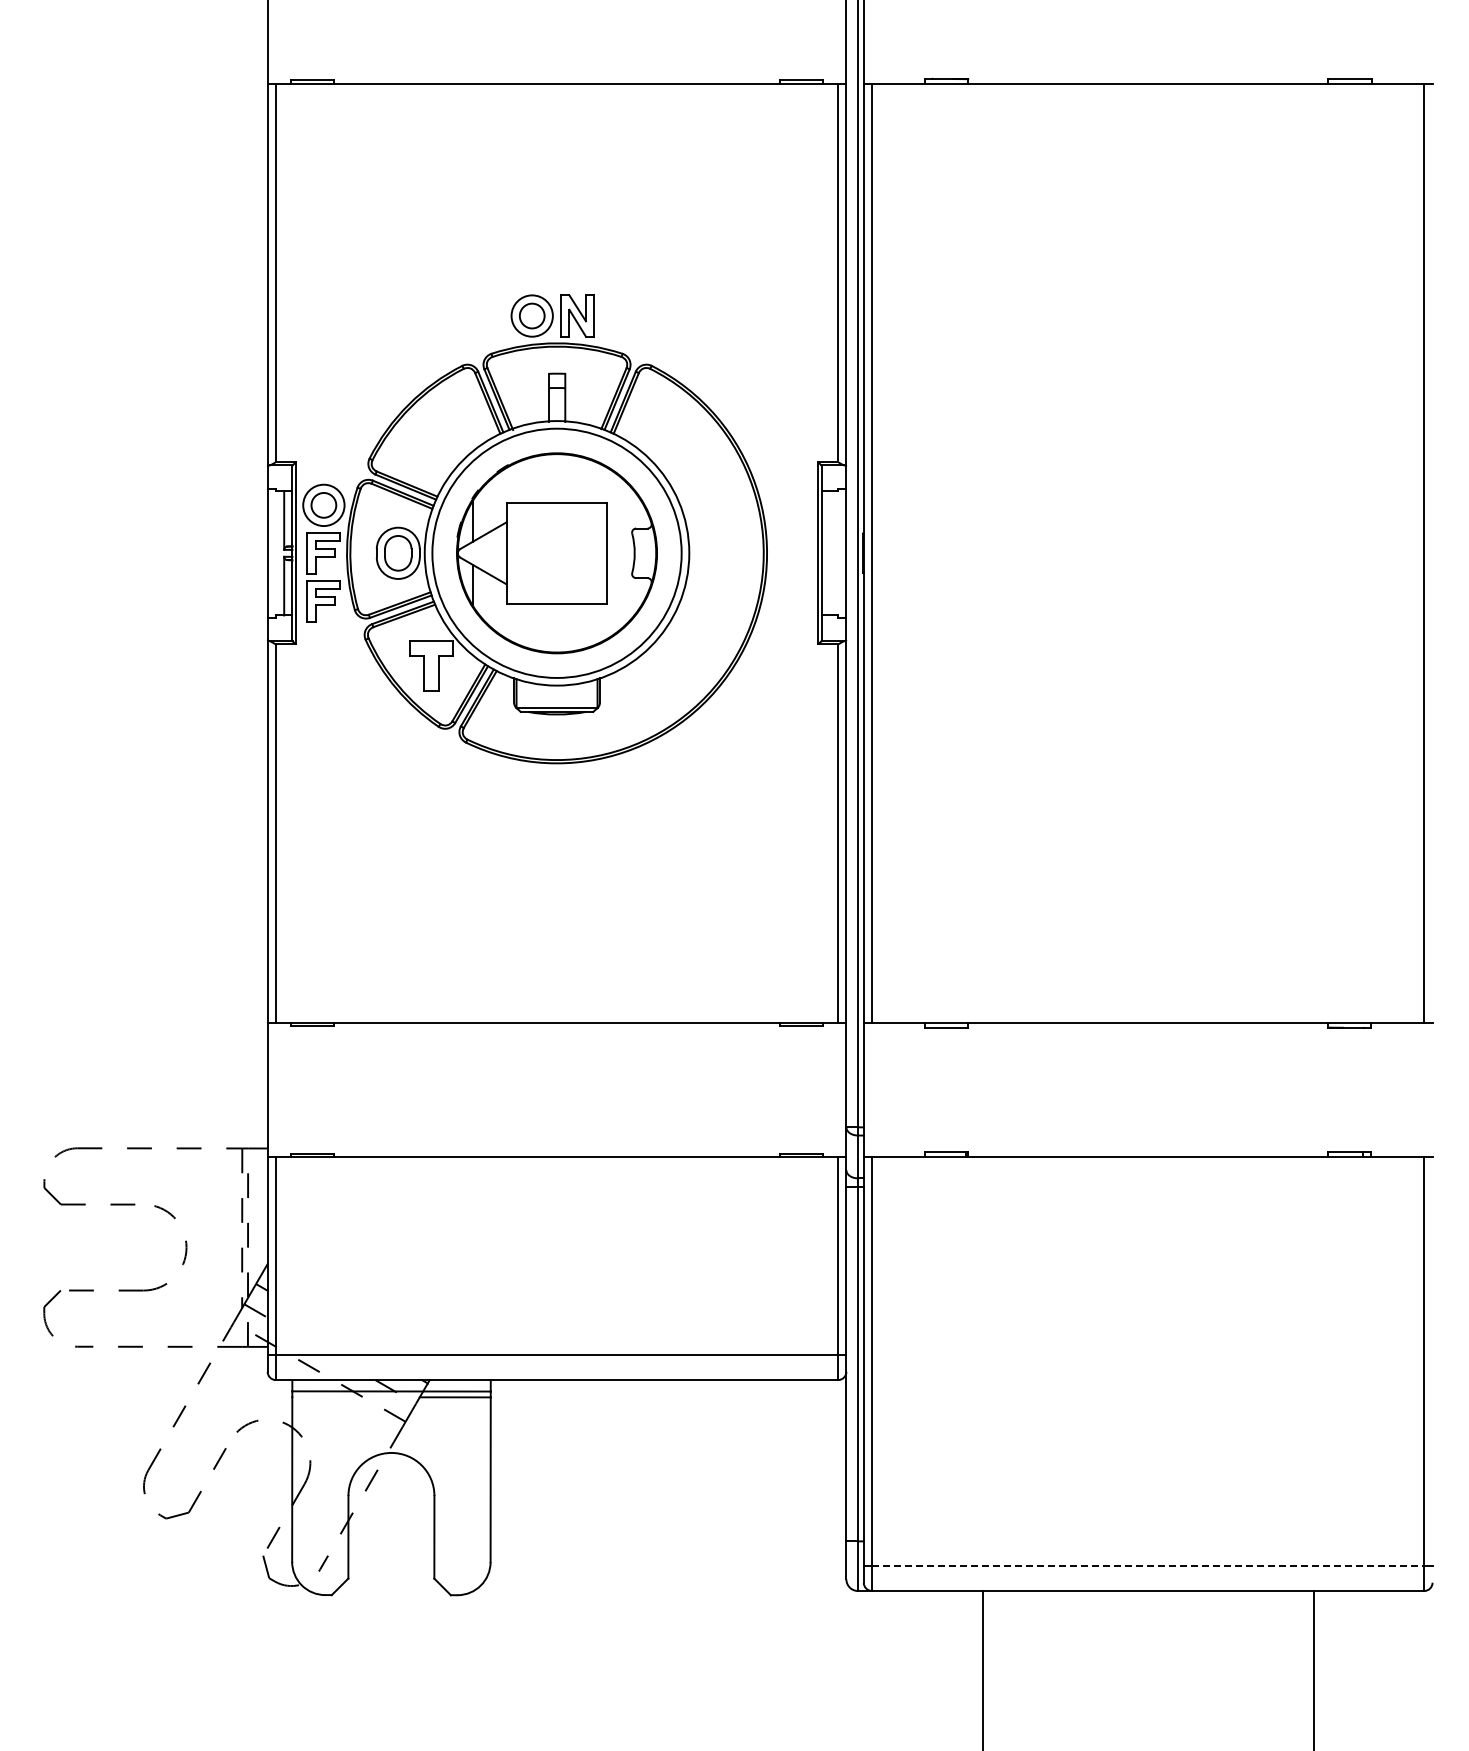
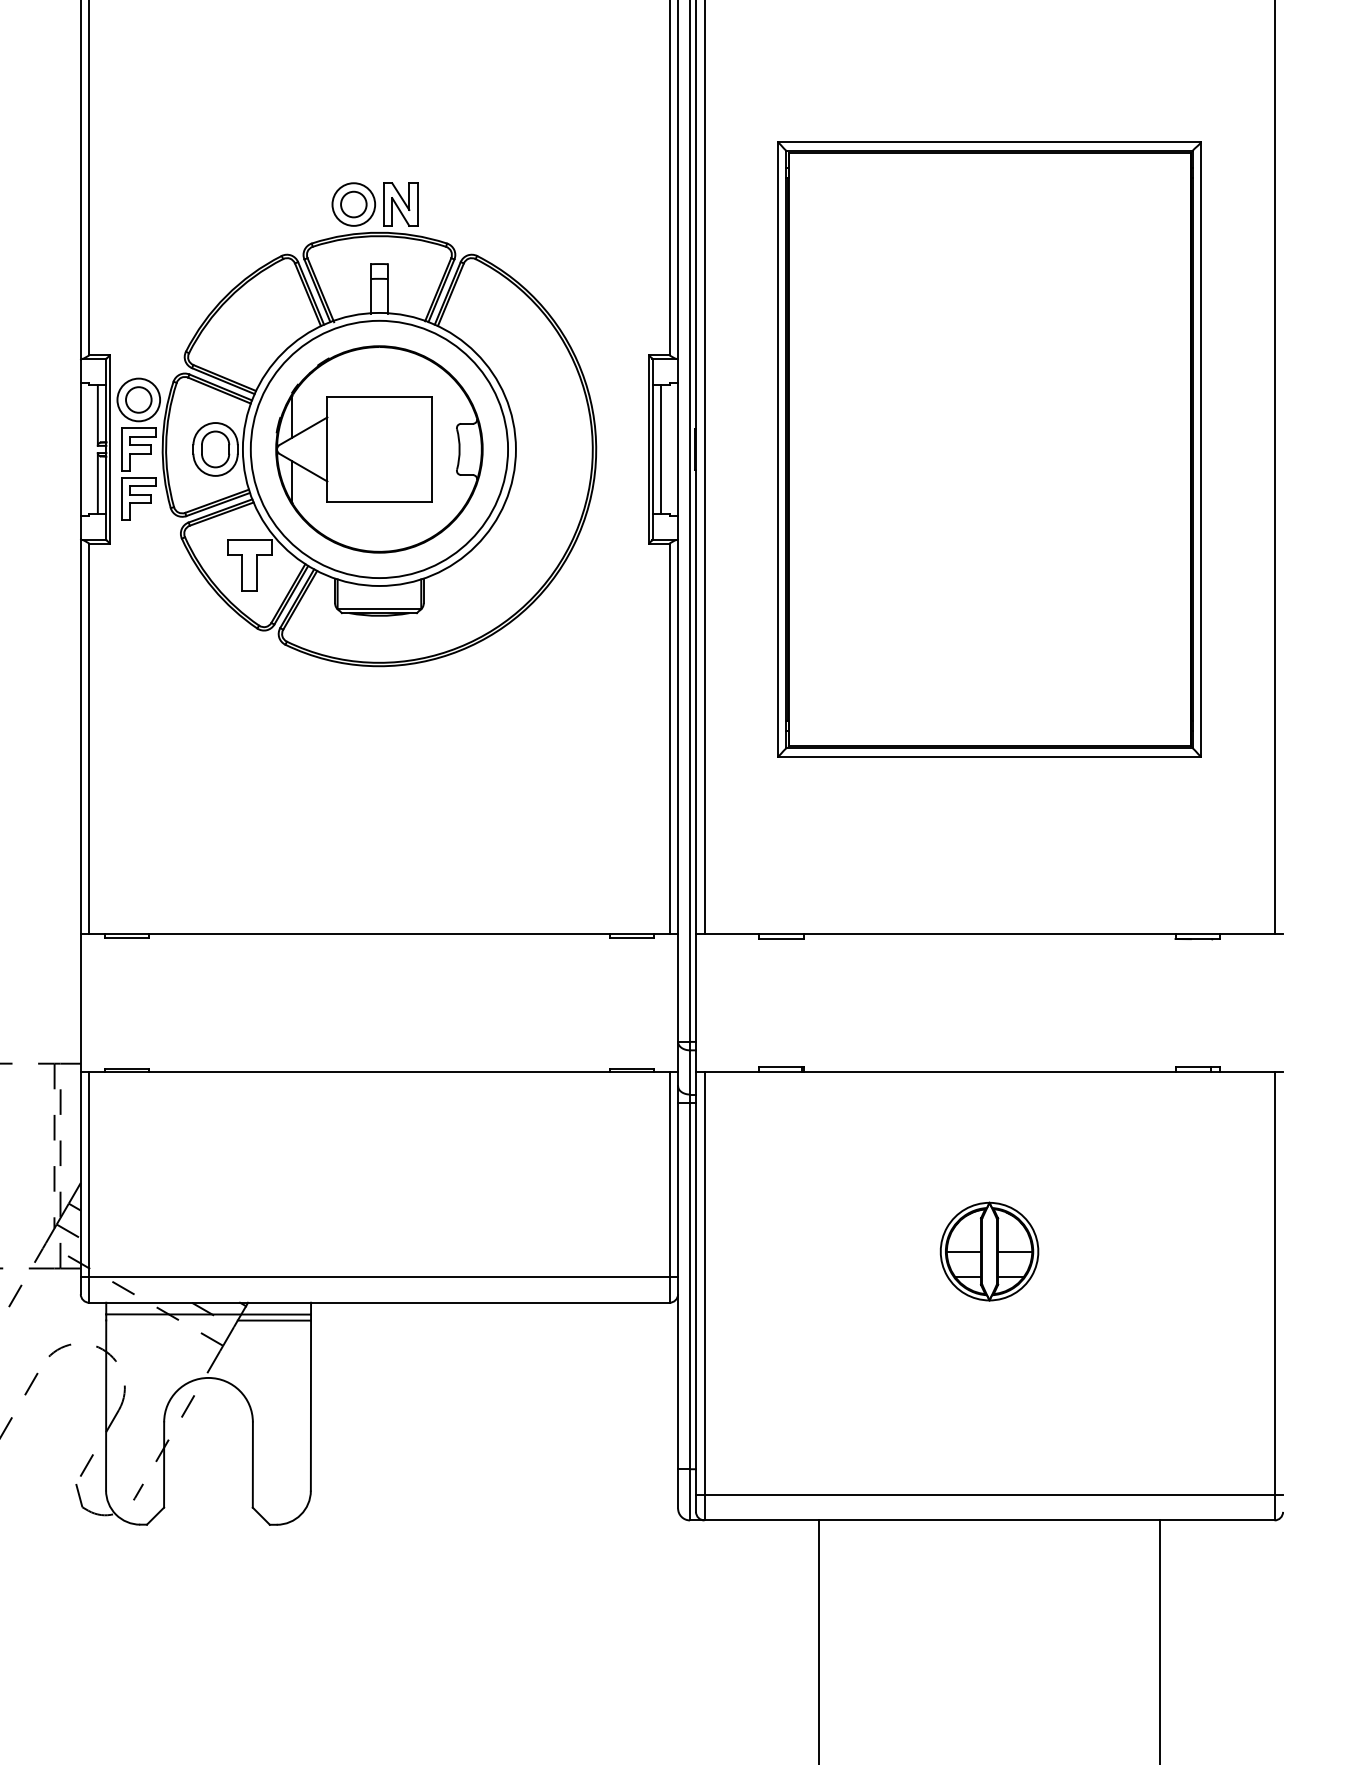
line: (829, 553) -> (660, 449), added
part: (1147, 553) -> (988, 449), added
part: (1148, 1330) -> (989, 1251), added
line: (1148, 1566) -> (989, 1495), dashed -> solid

